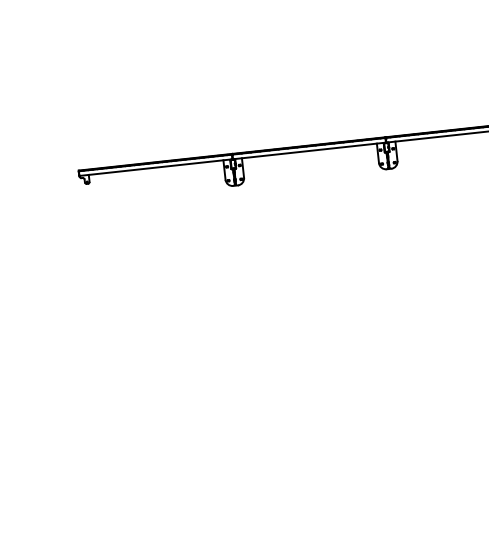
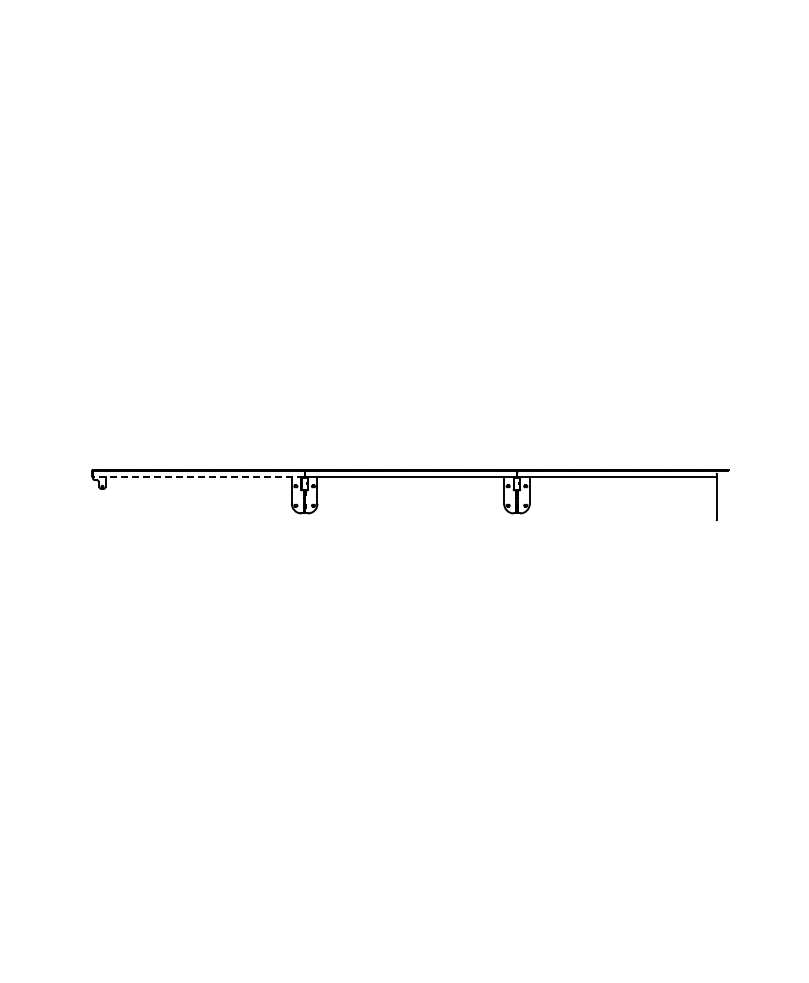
line: (155, 167) -> (198, 476), solid -> dashed

